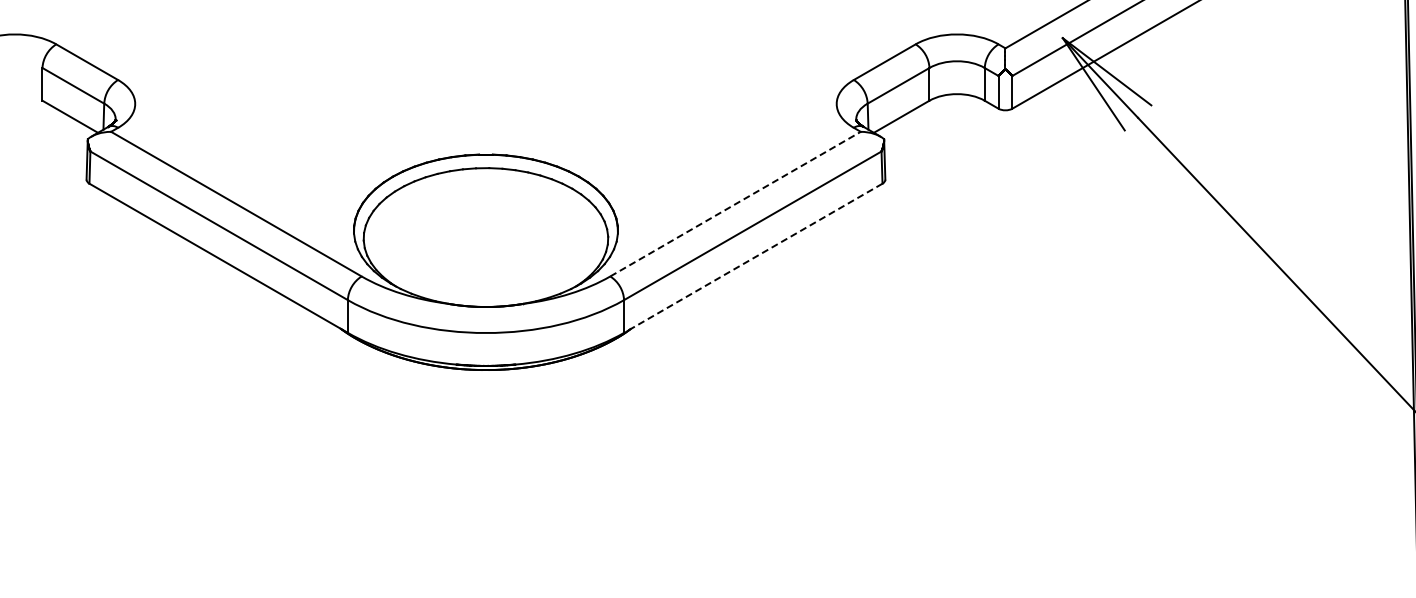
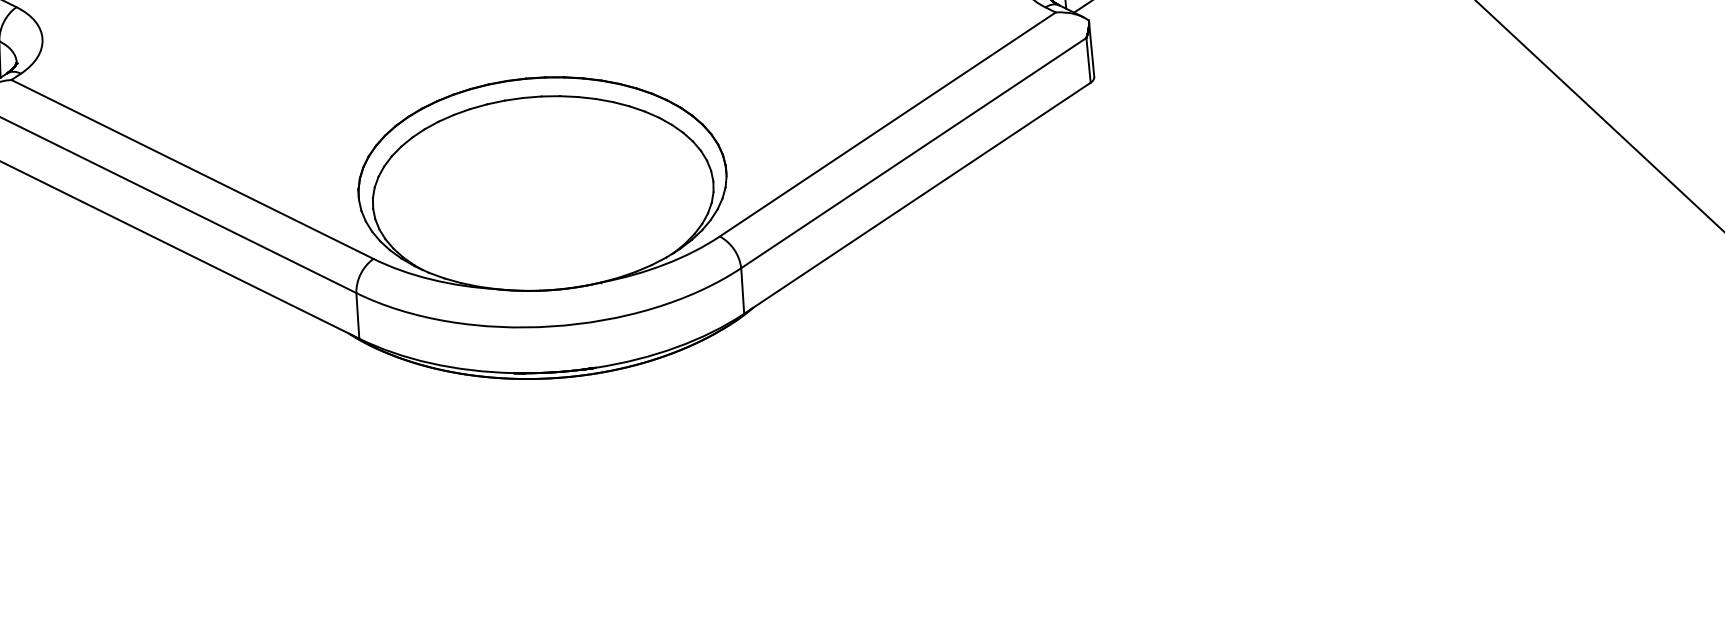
line: (735, 204) -> (887, 124), dashed -> solid
line: (752, 258) -> (916, 198), dashed -> solid

